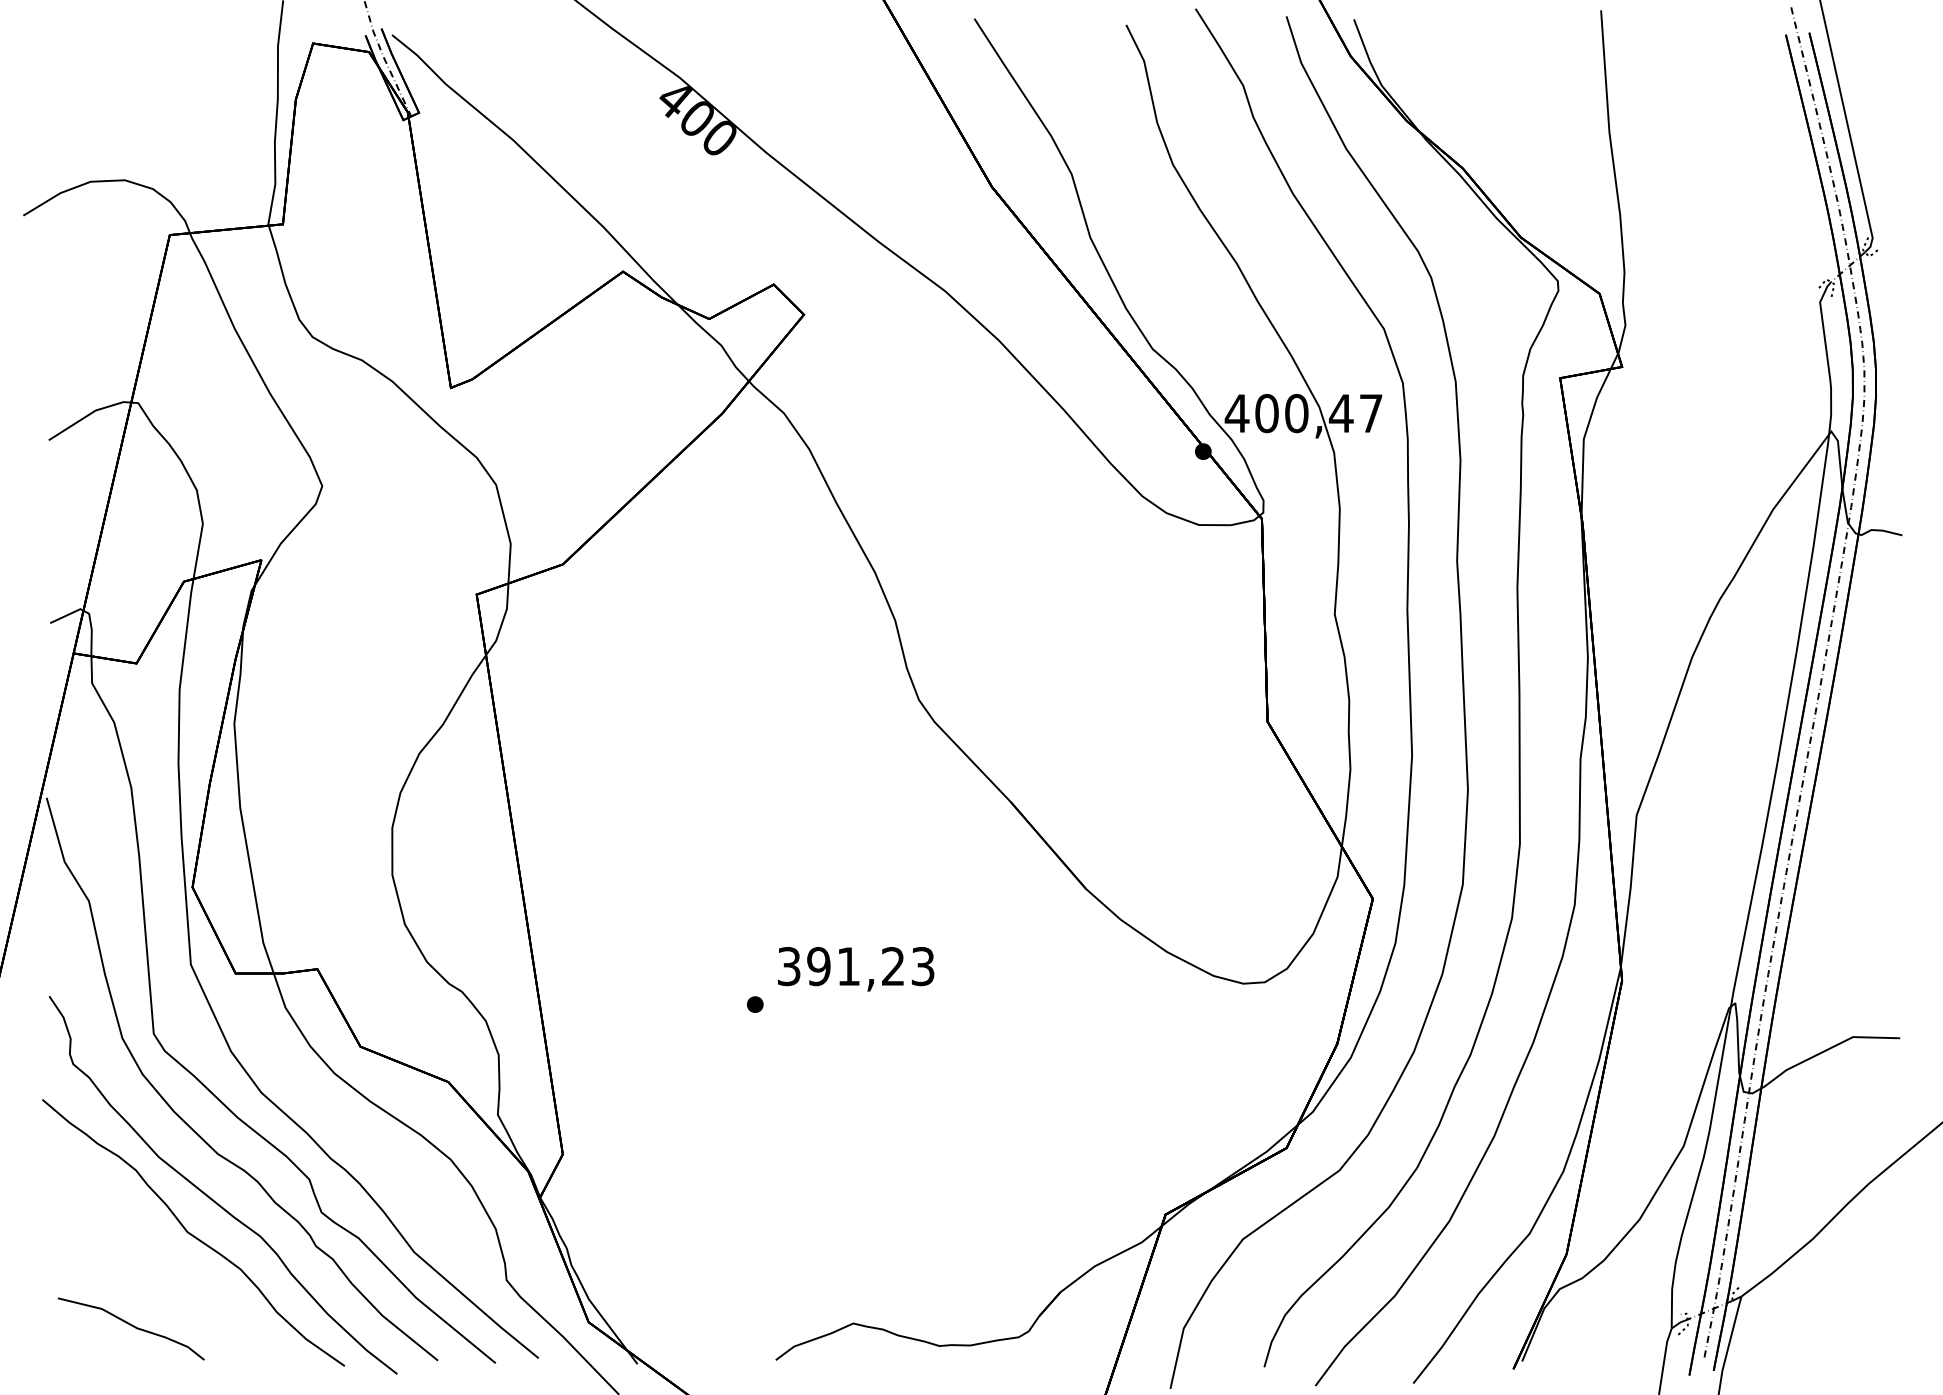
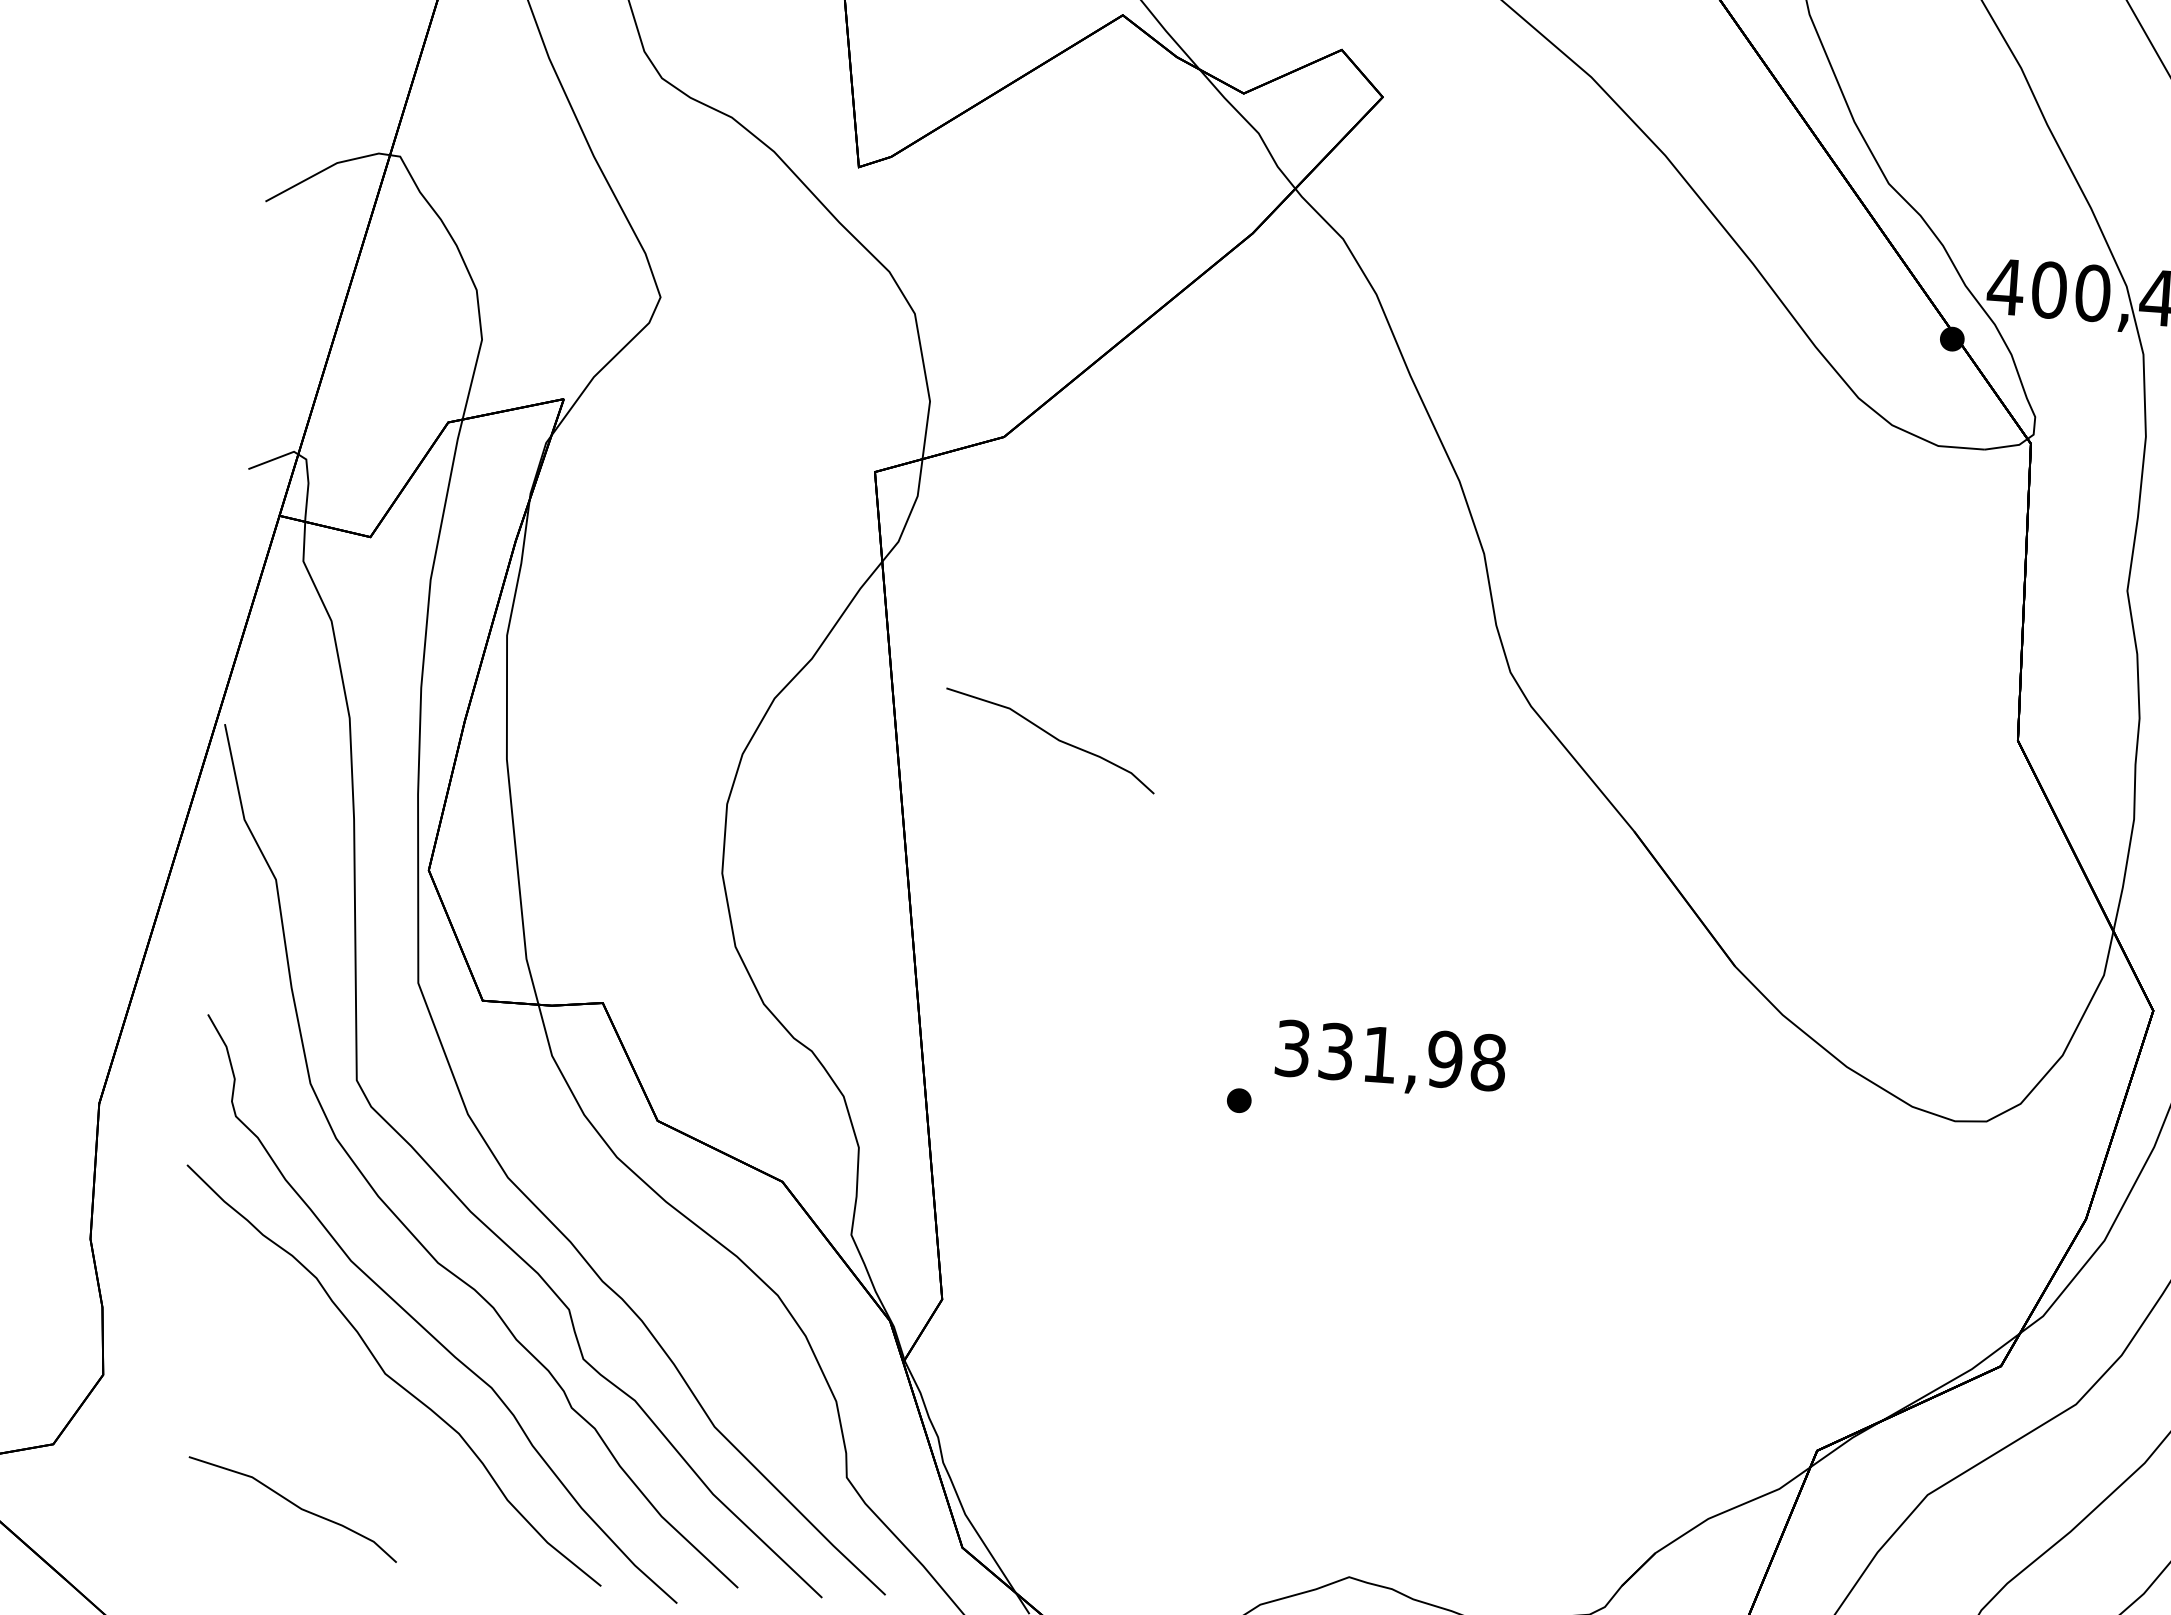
curve: (609, 766) -> (1051, 737), added
text: (870, 966) -> (1411, 1057), 391,23 -> 331,98

